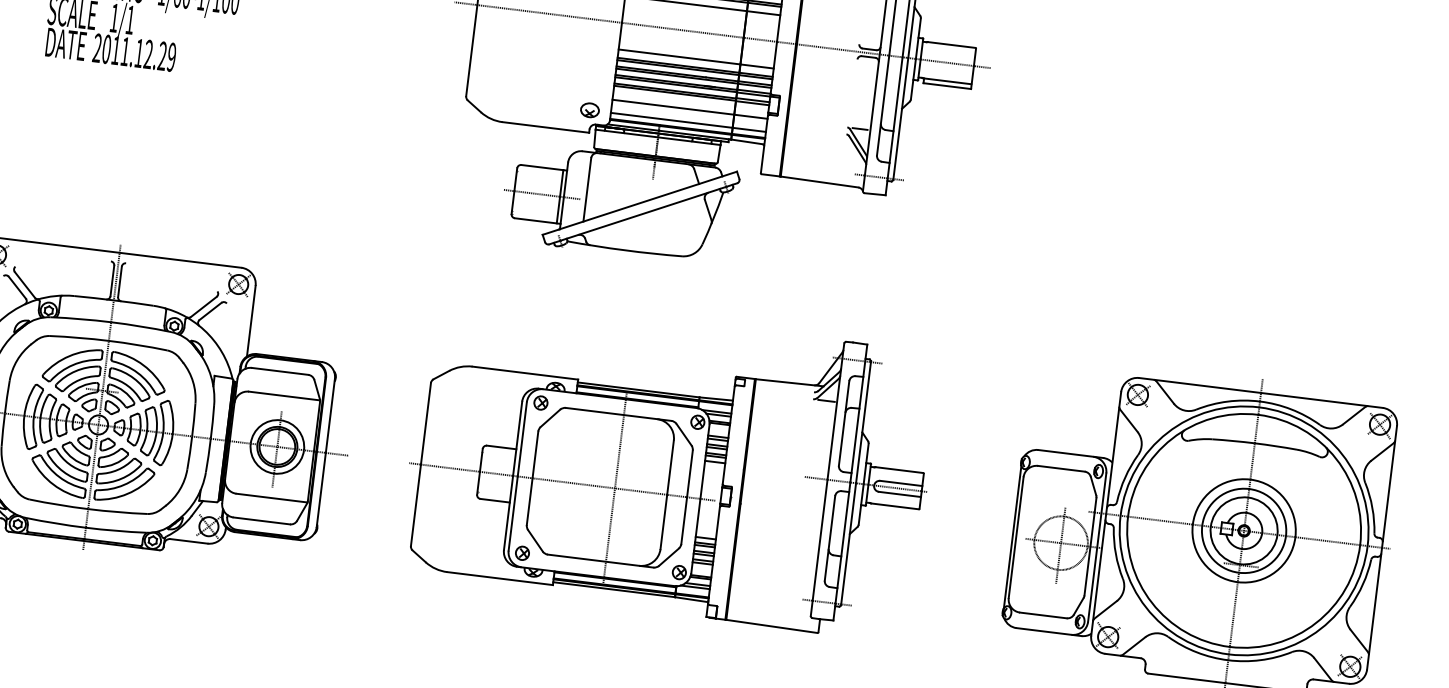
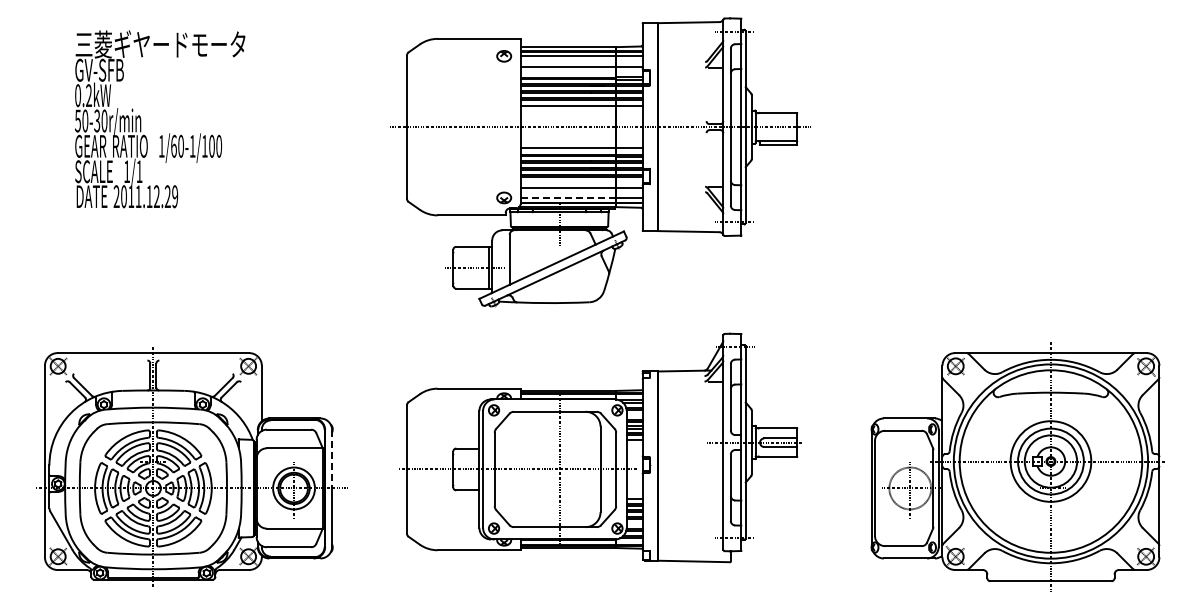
line: (671, 119) -> (568, 197), solid -> dashed
line: (330, 416) -> (332, 459), solid -> dashed
part: (670, 466) -> (600, 447), moved

